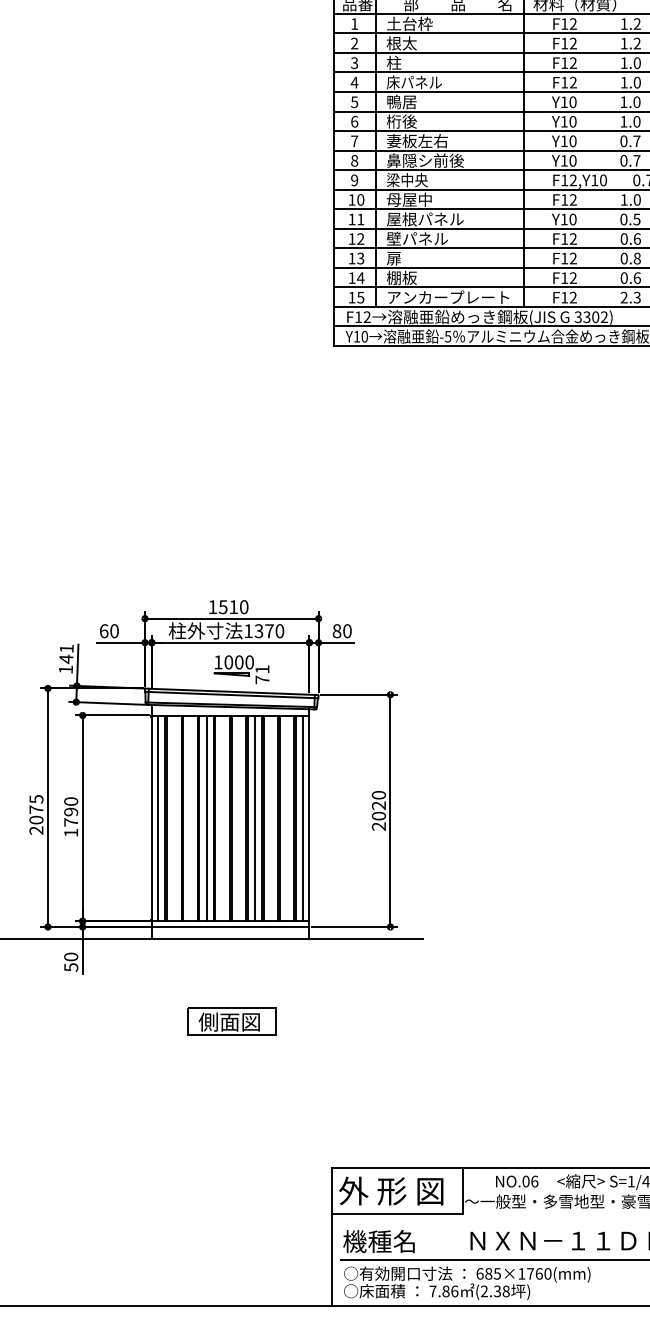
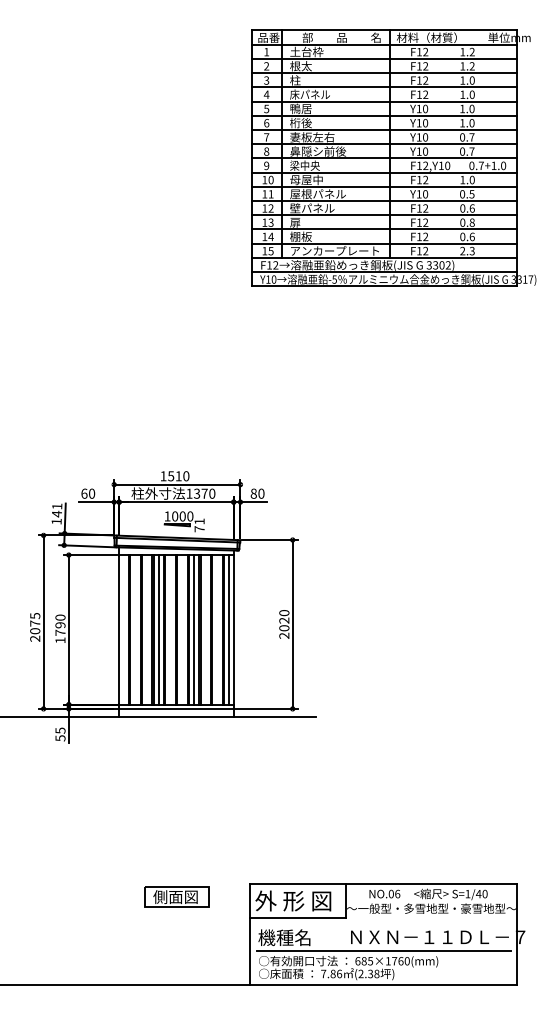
line: (157, 817) -> (123, 629), removed
text: (71, 956) -> (60, 730), 50 -> 55
part: (230, 1021) -> (176, 896), moved

